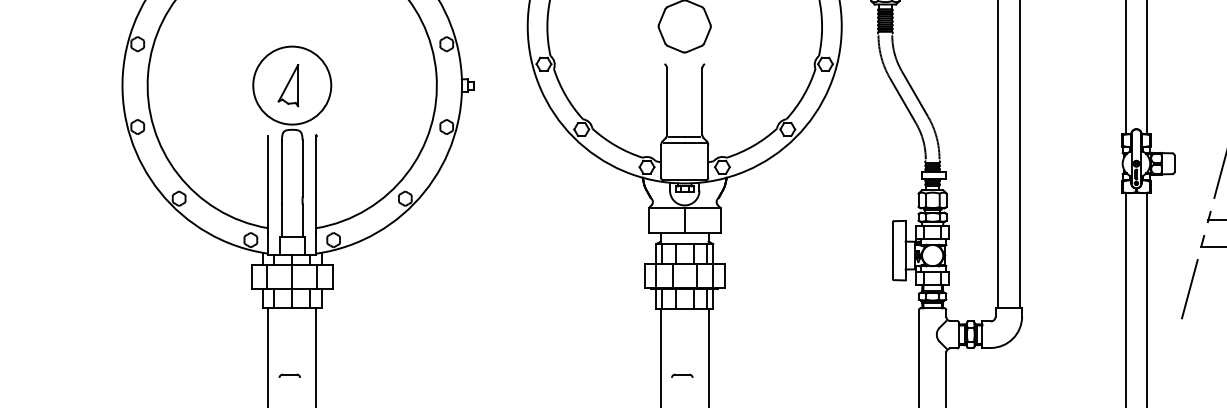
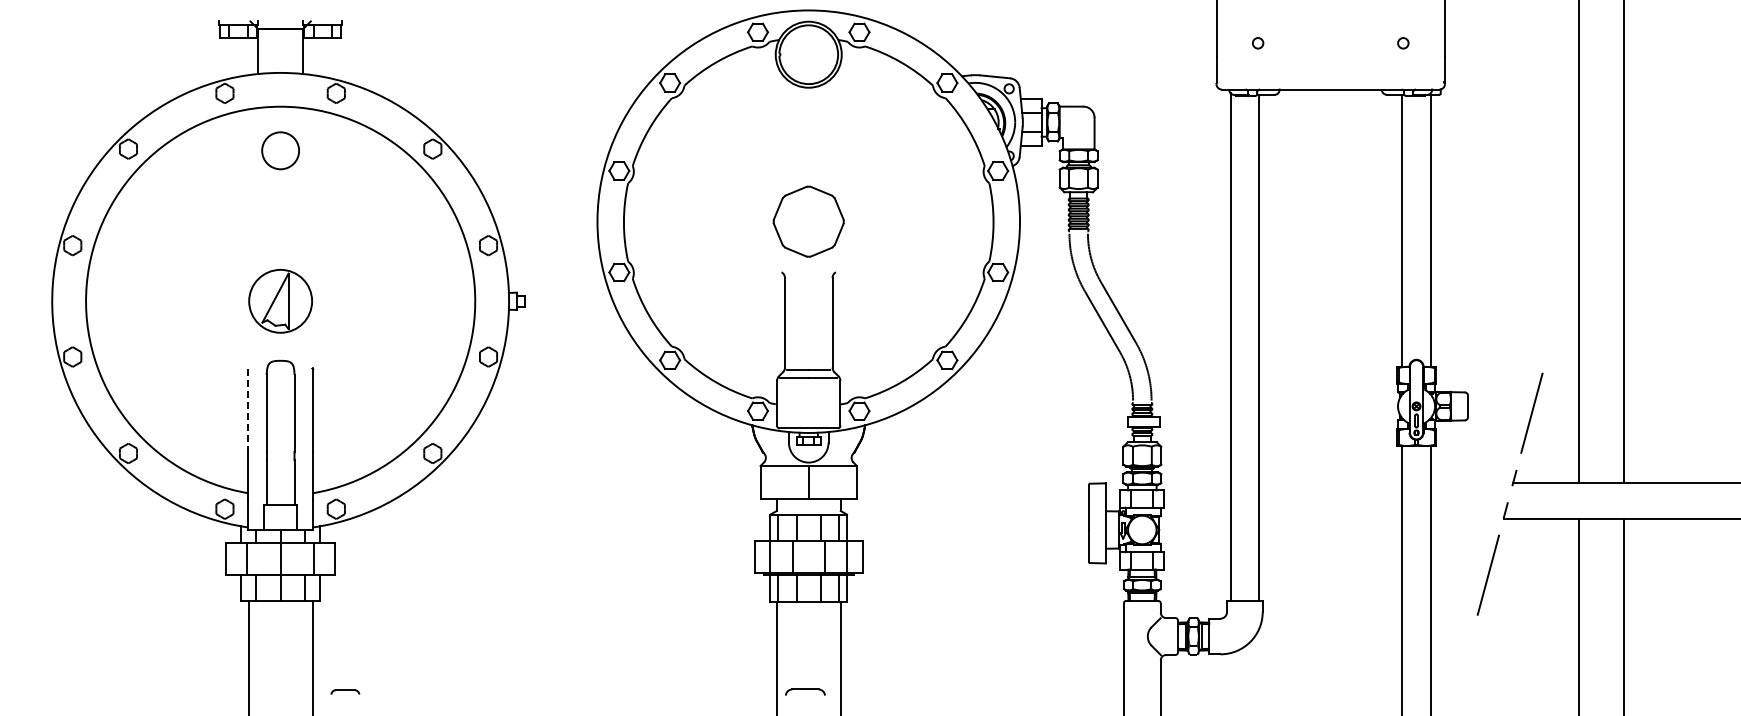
circle: (292, 85) -> (280, 300), size x0.6
line: (268, 166) -> (248, 410), solid -> dashed
part: (289, 375) -> (345, 691), moved
part: (682, 375) -> (805, 691), size x1.4

